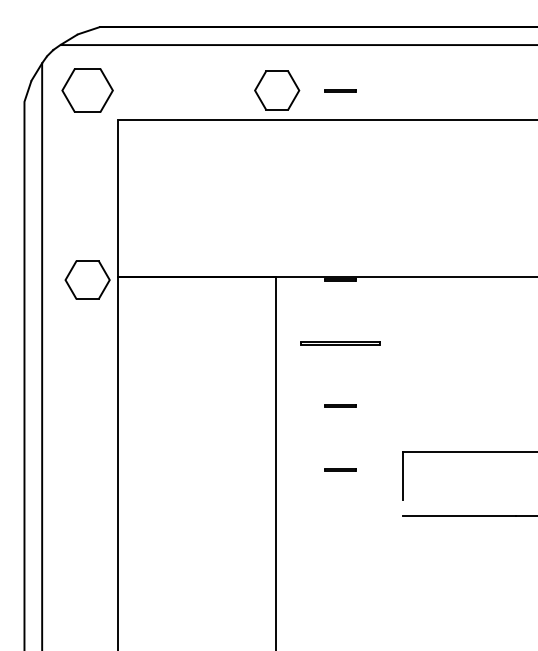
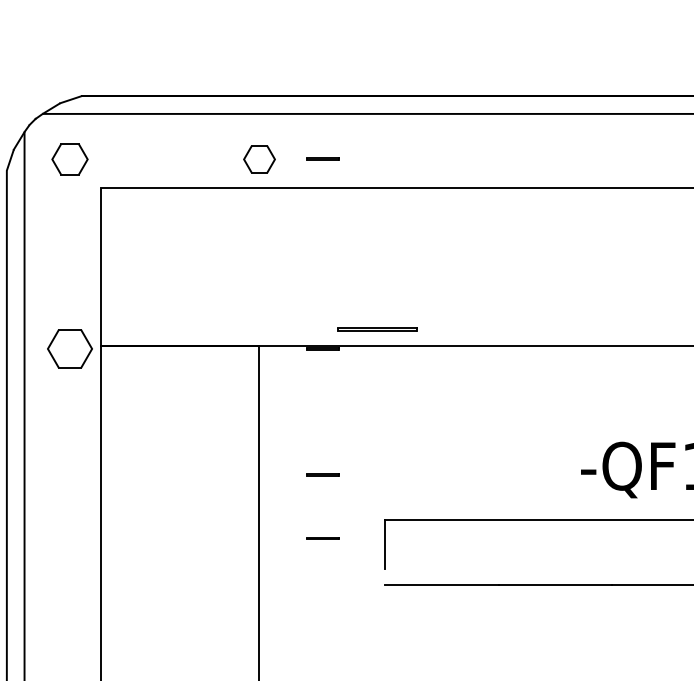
part: (87, 90) -> (69, 159), size x0.7
part: (277, 90) -> (259, 159), size x0.7
line: (340, 342) -> (377, 328), moved

